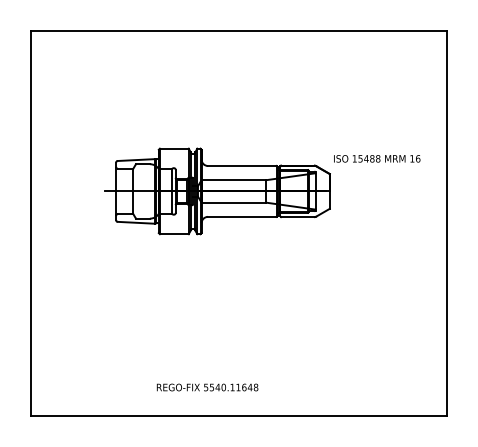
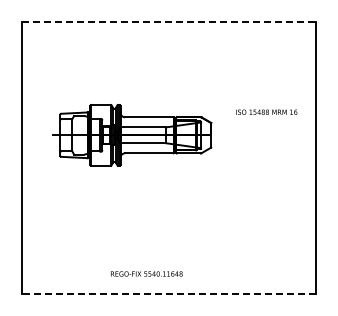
line: (239, 30) -> (169, 21), solid -> dashed
part: (218, 191) -> (132, 135), moved
line: (238, 416) -> (168, 294), solid -> dashed

